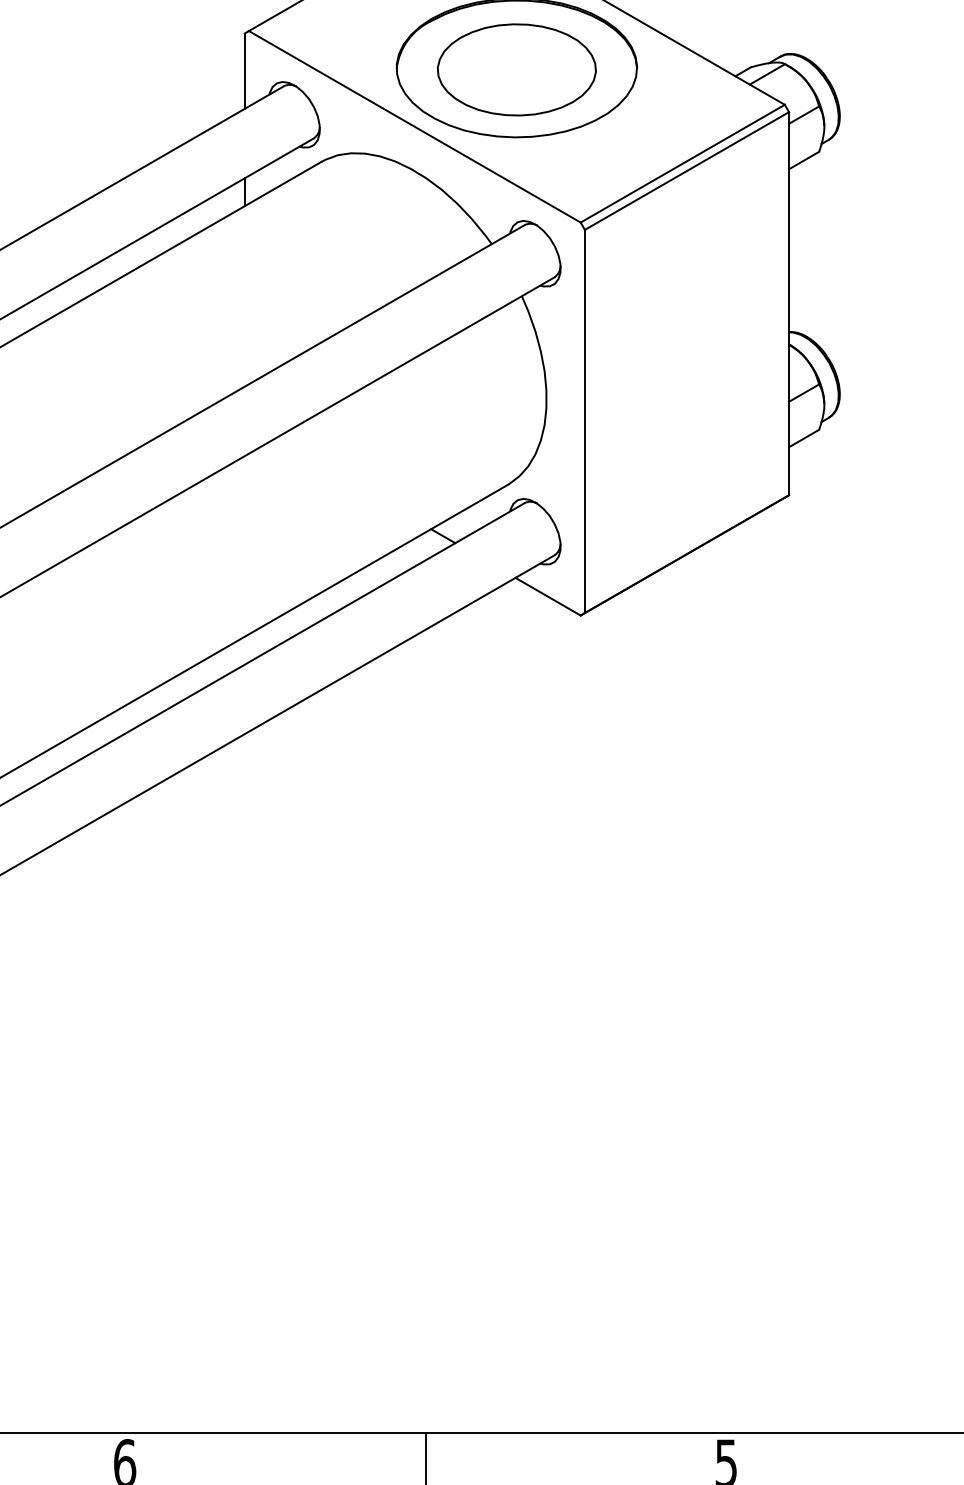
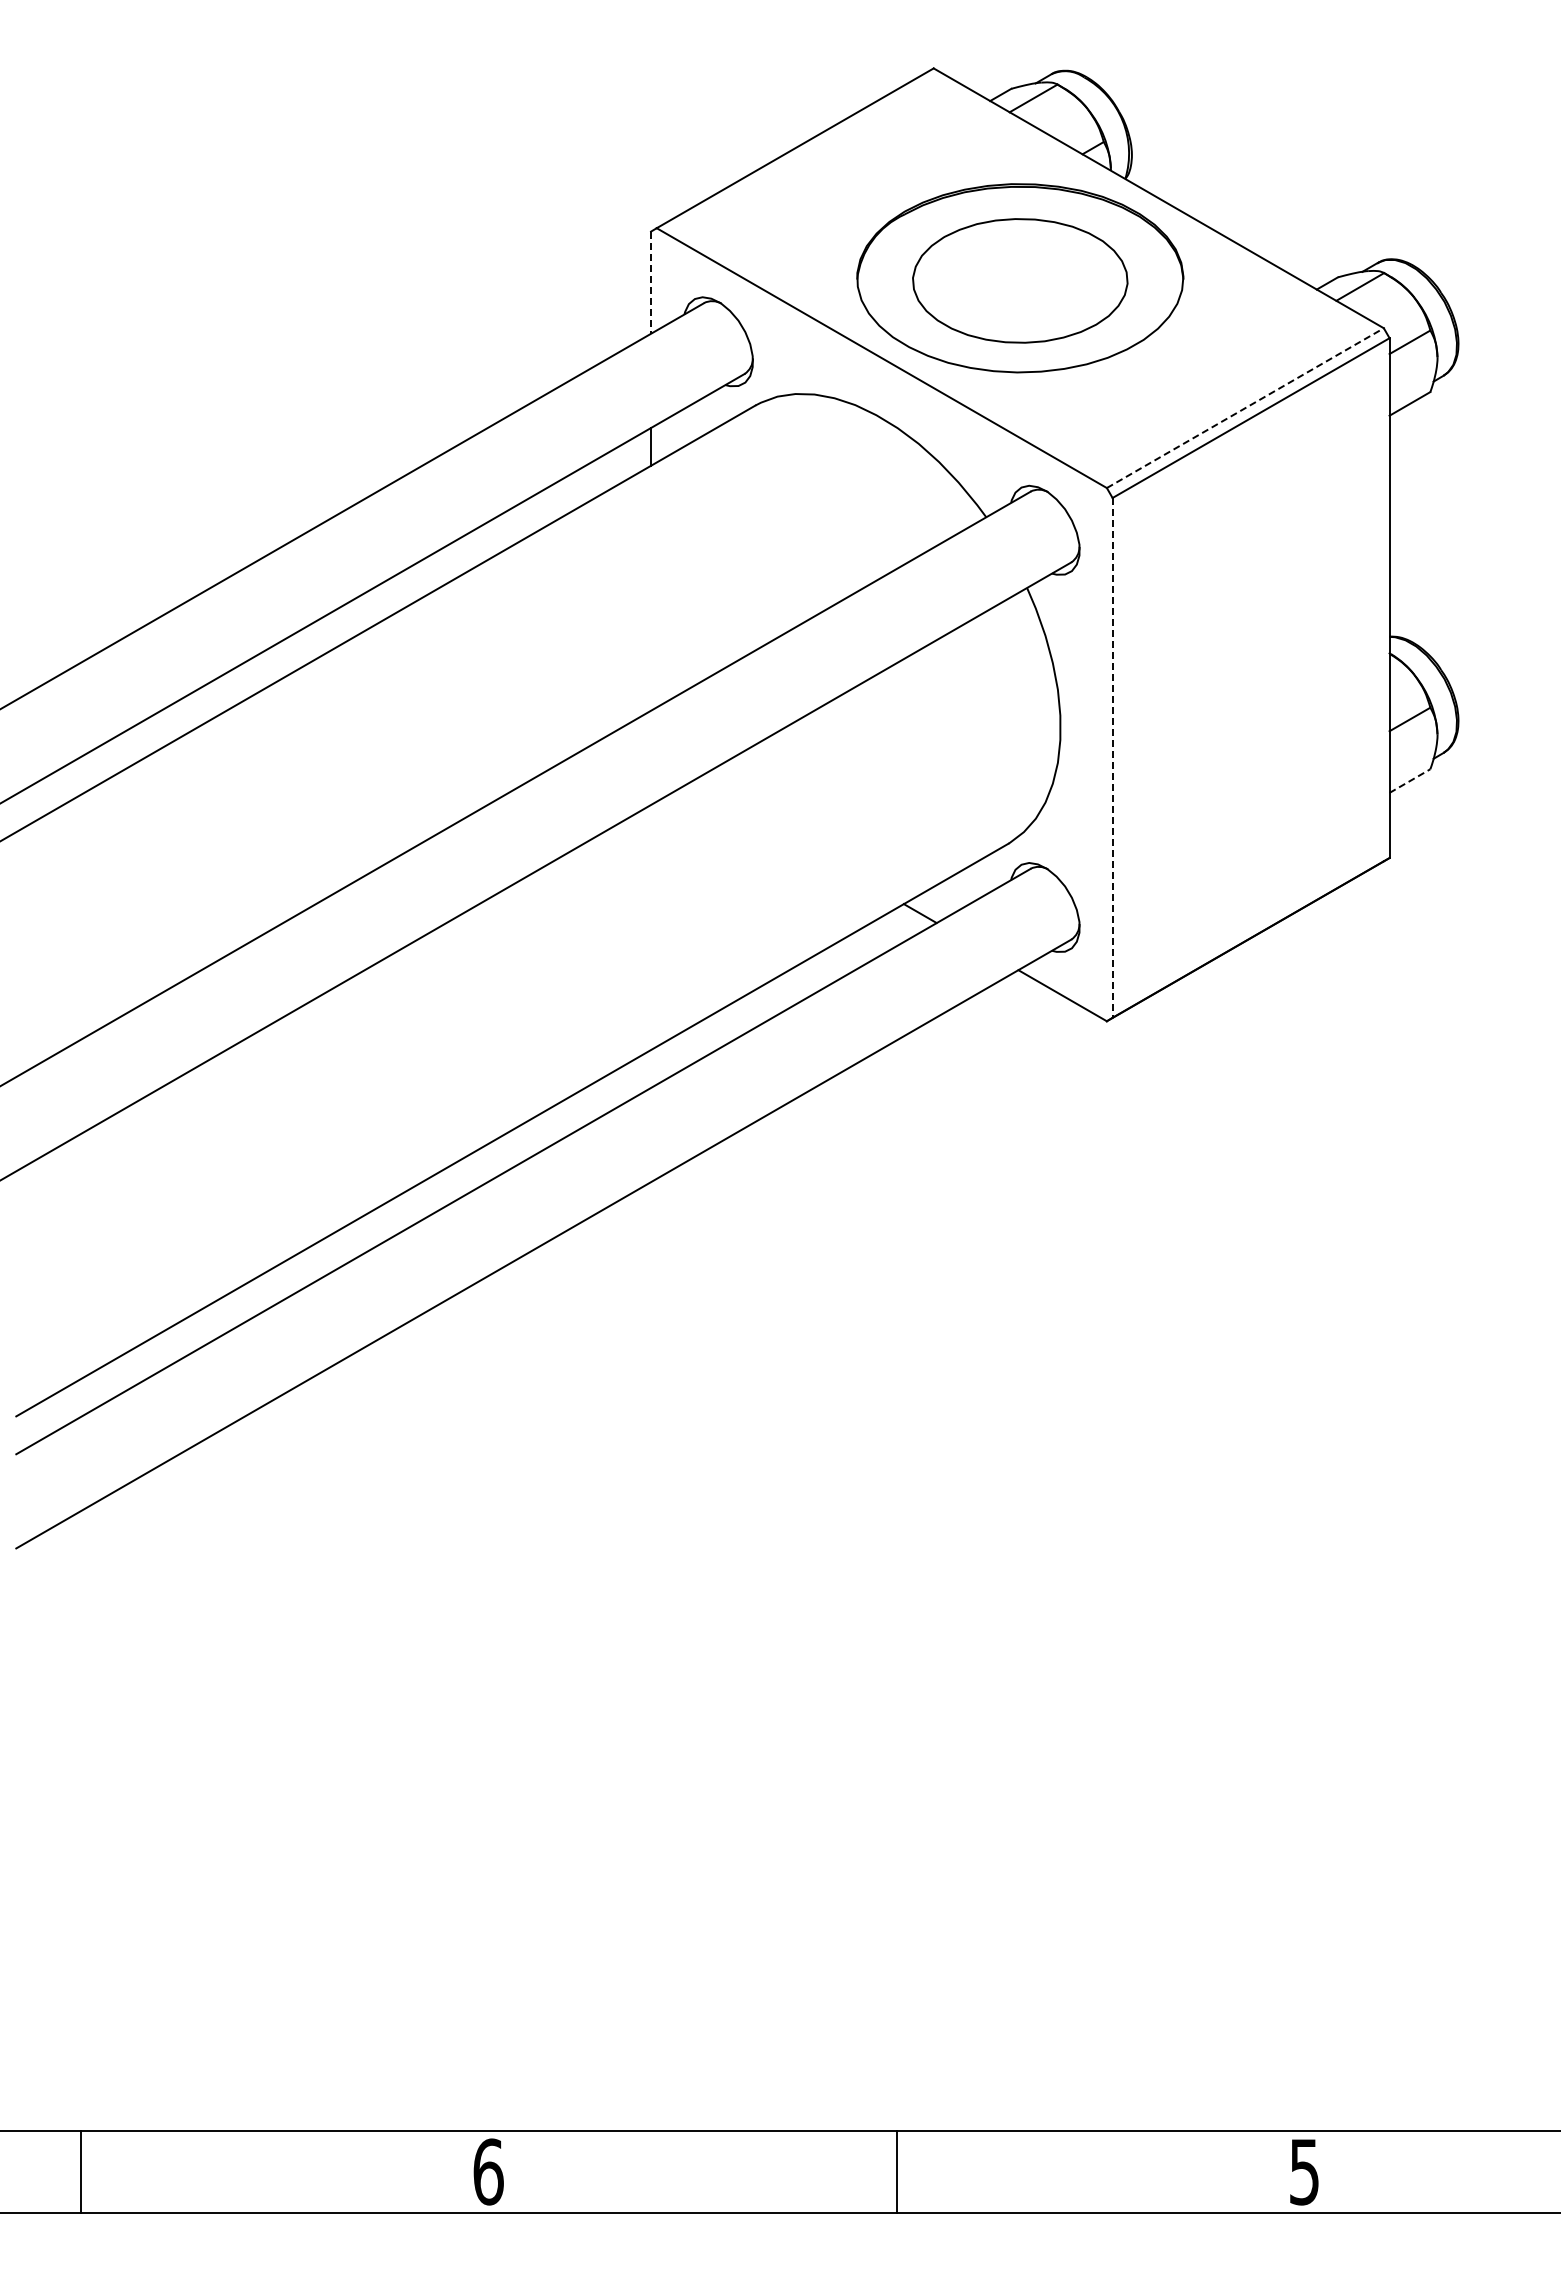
line: (245, 71) -> (651, 283), solid -> dashed
line: (682, 163) -> (1245, 408), solid -> dashed
line: (584, 421) -> (1112, 757), solid -> dashed
line: (803, 438) -> (1409, 781), solid -> dashed

